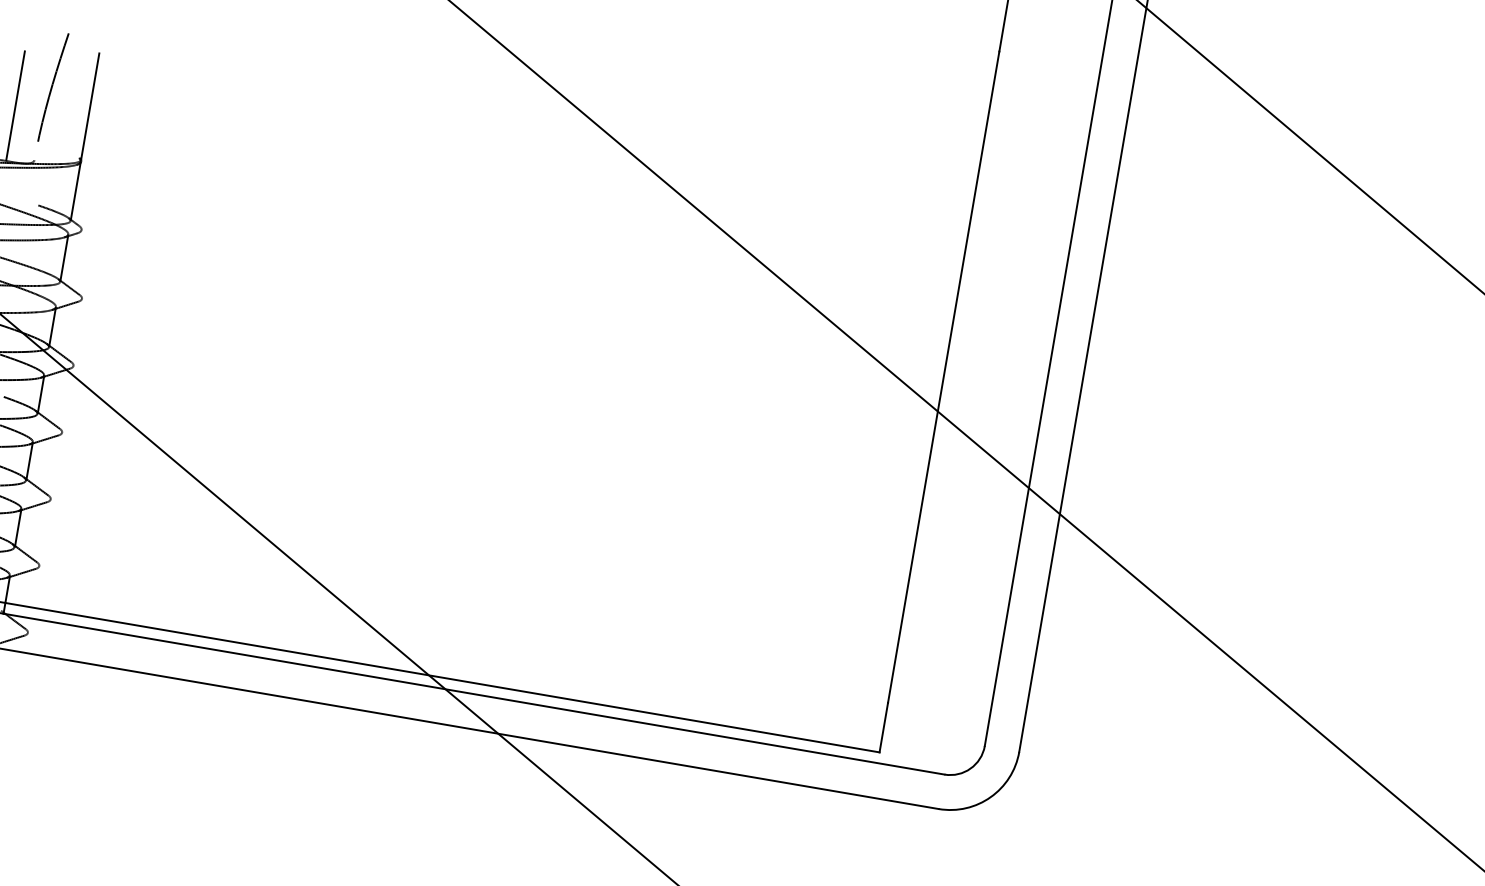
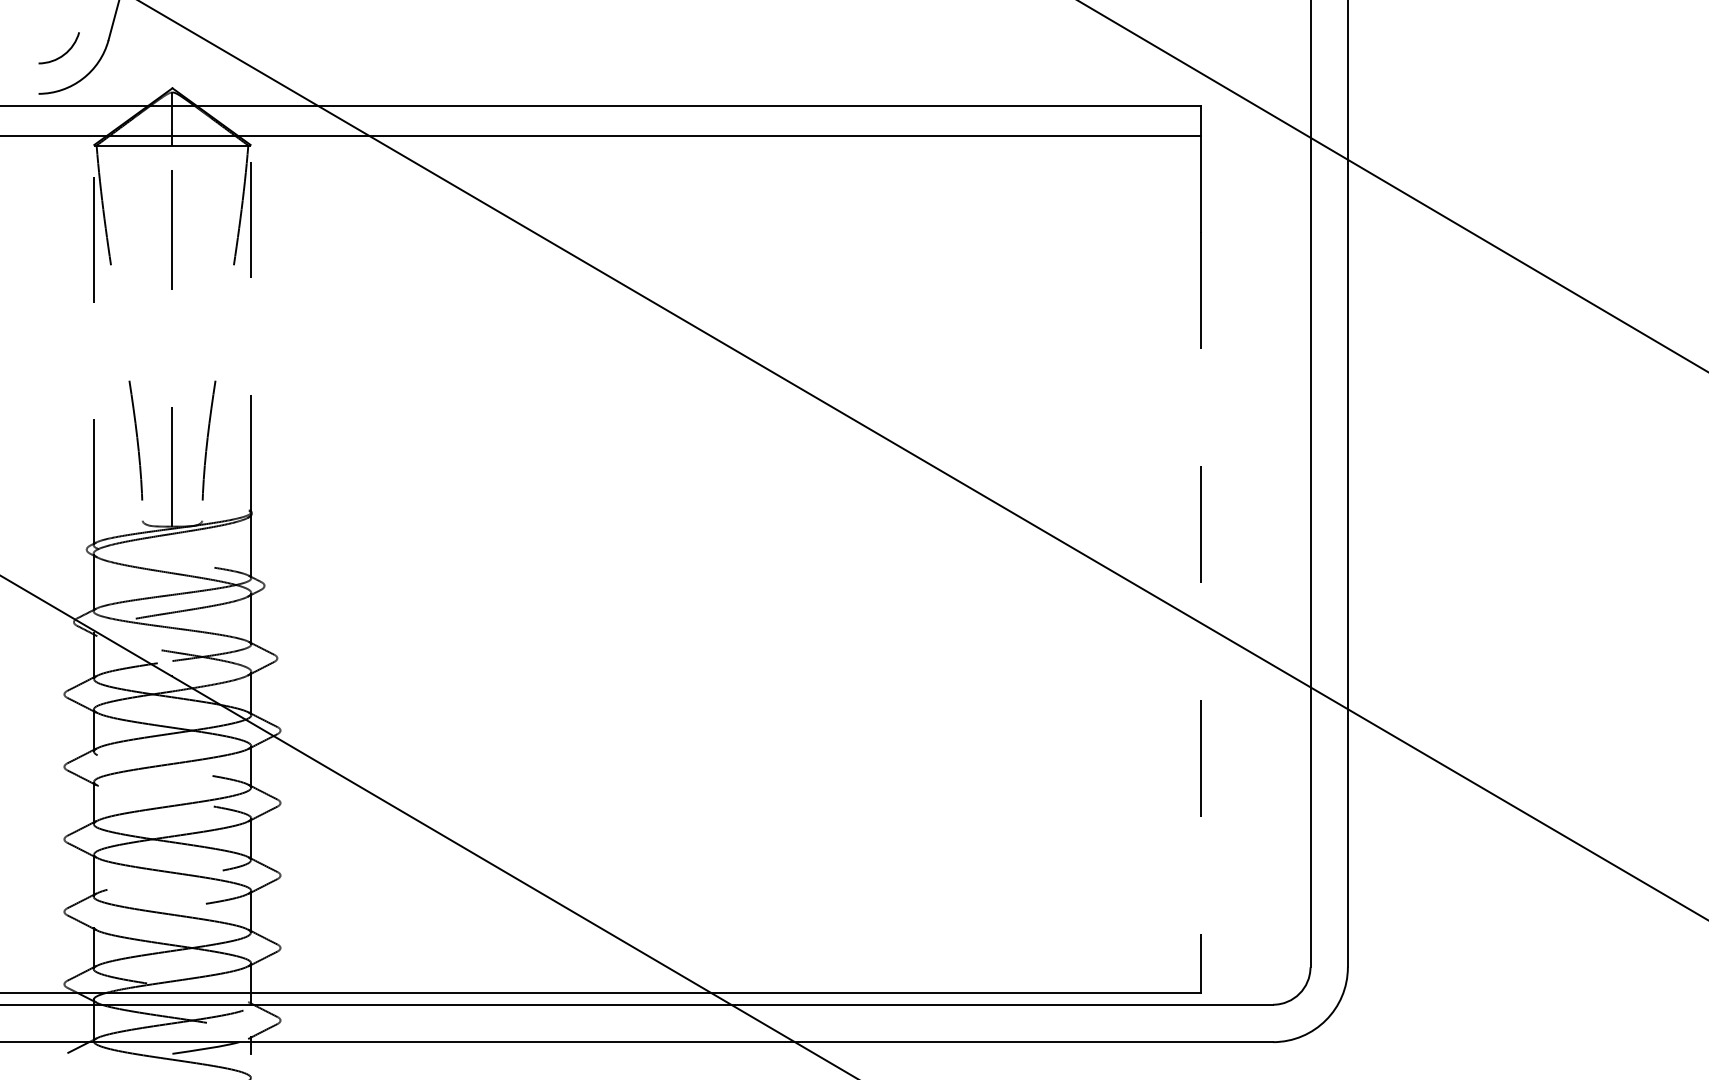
line: (943, 377) -> (1200, 585), solid -> dashed

